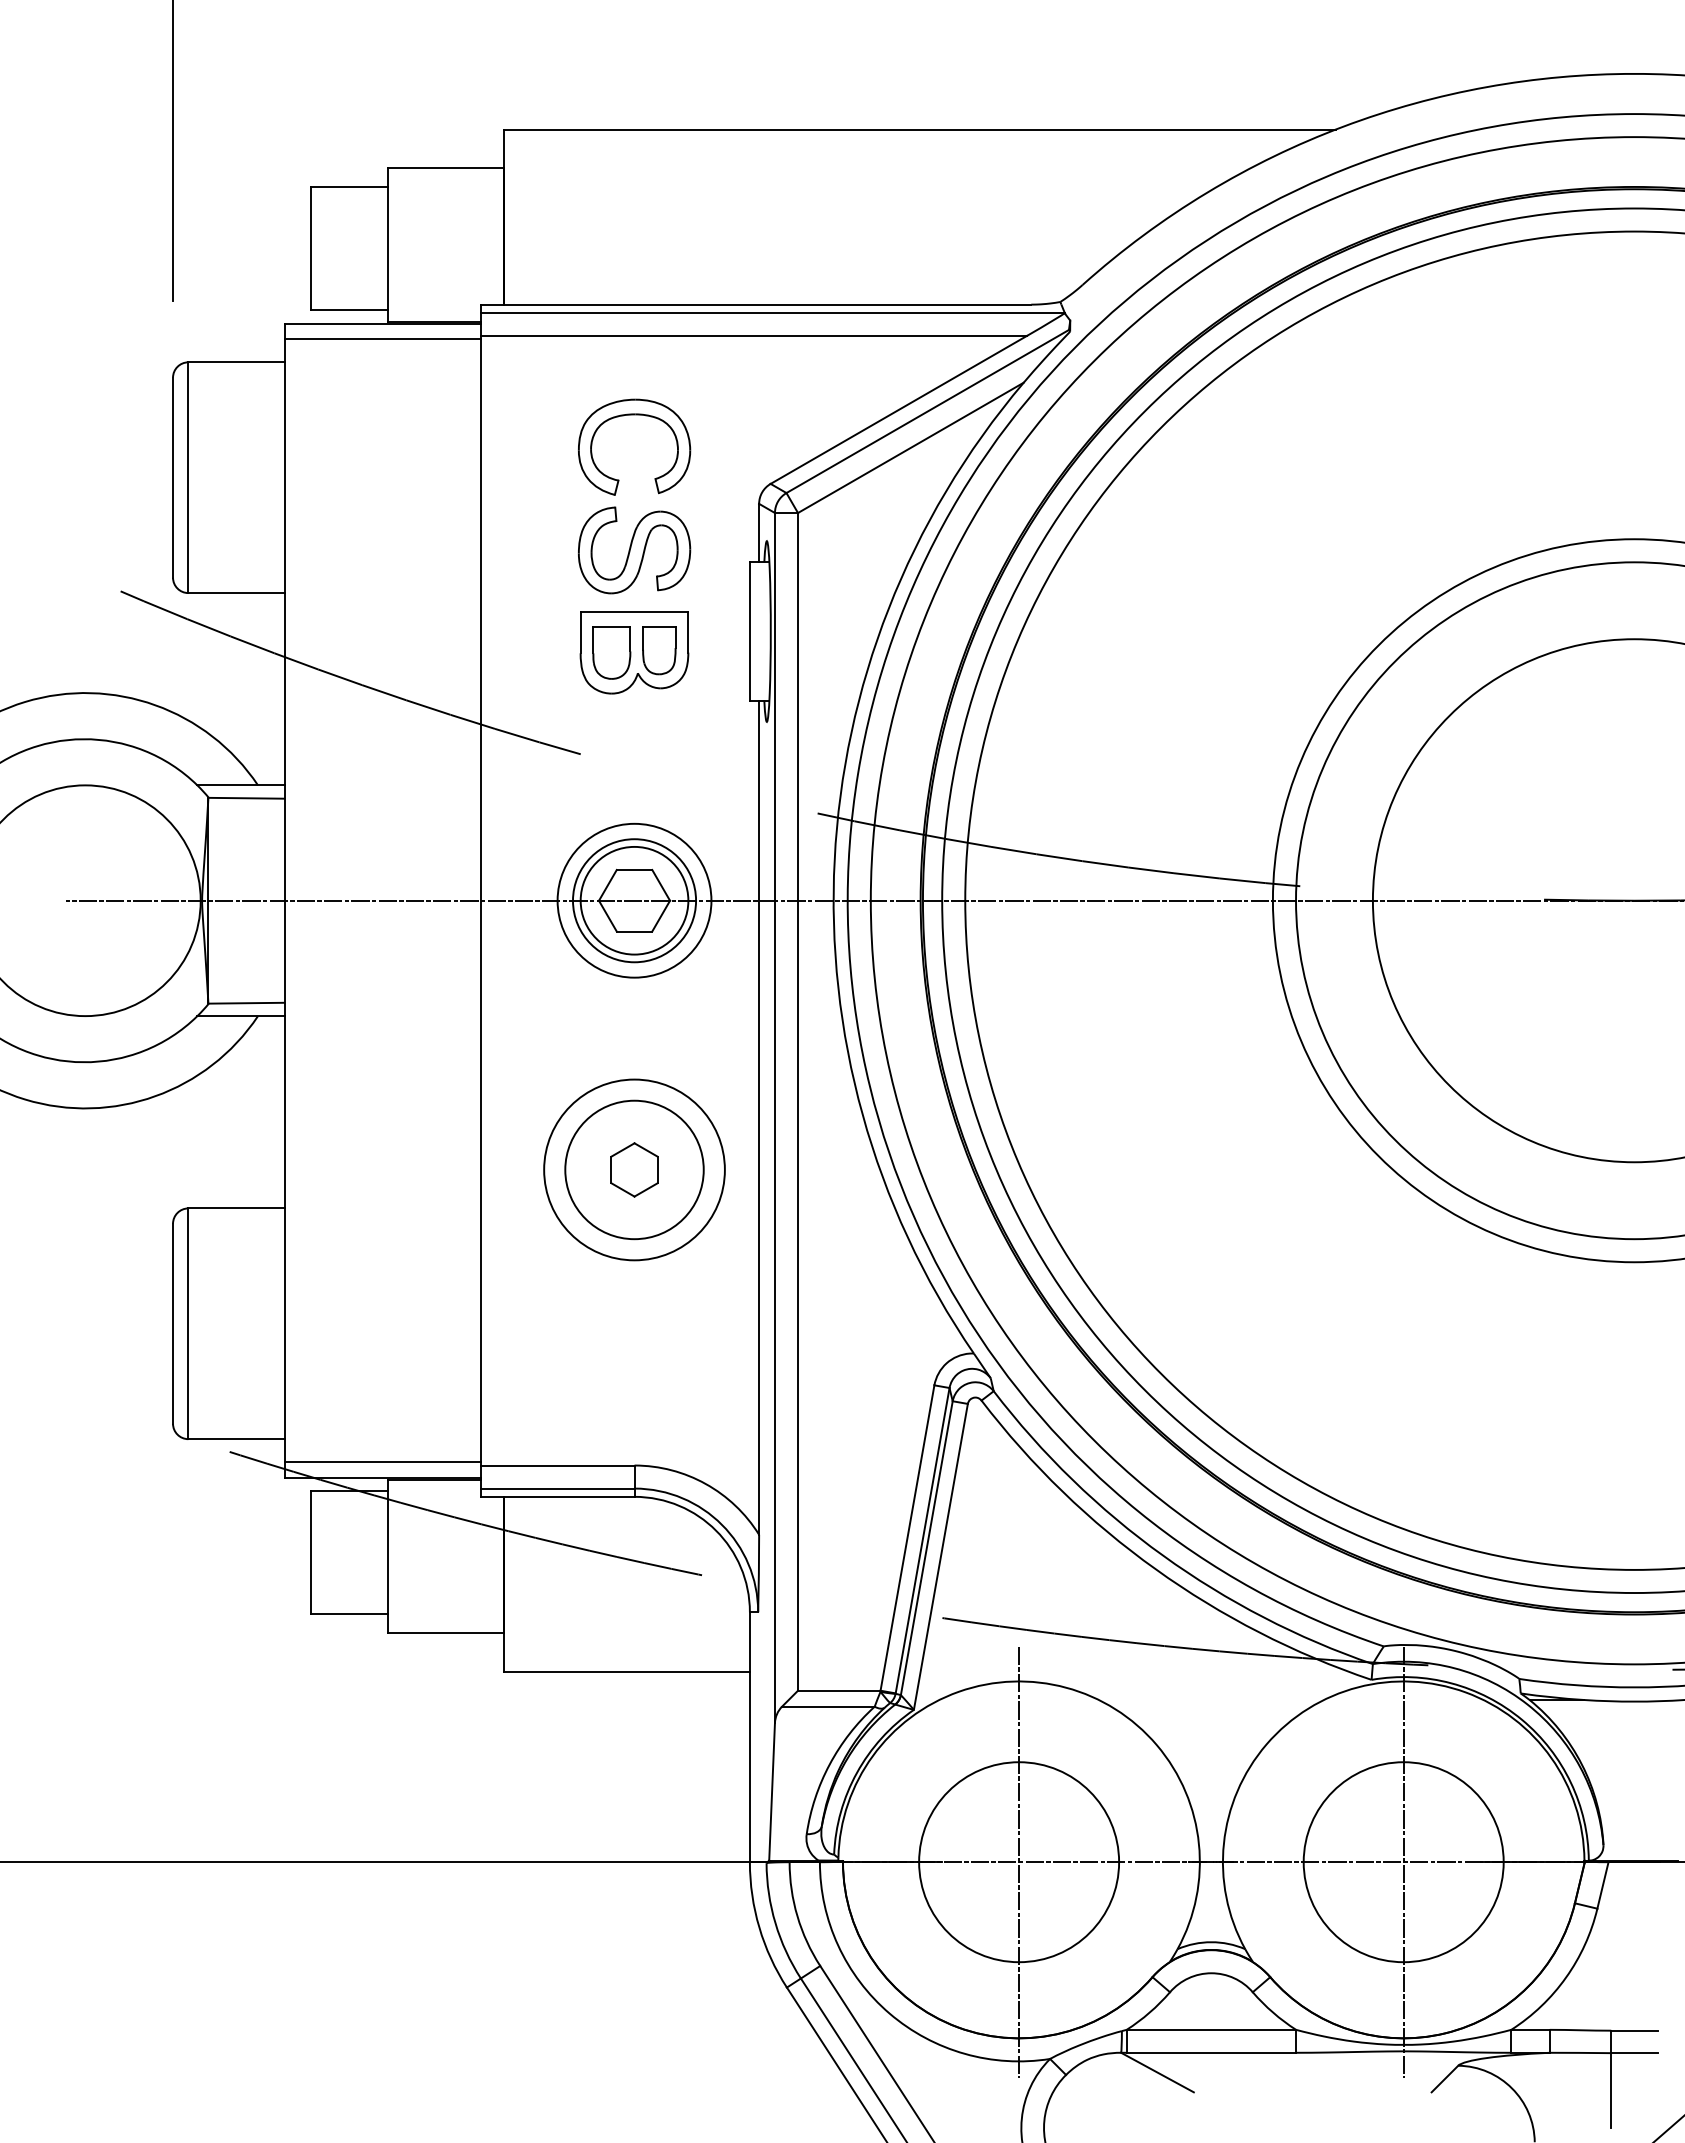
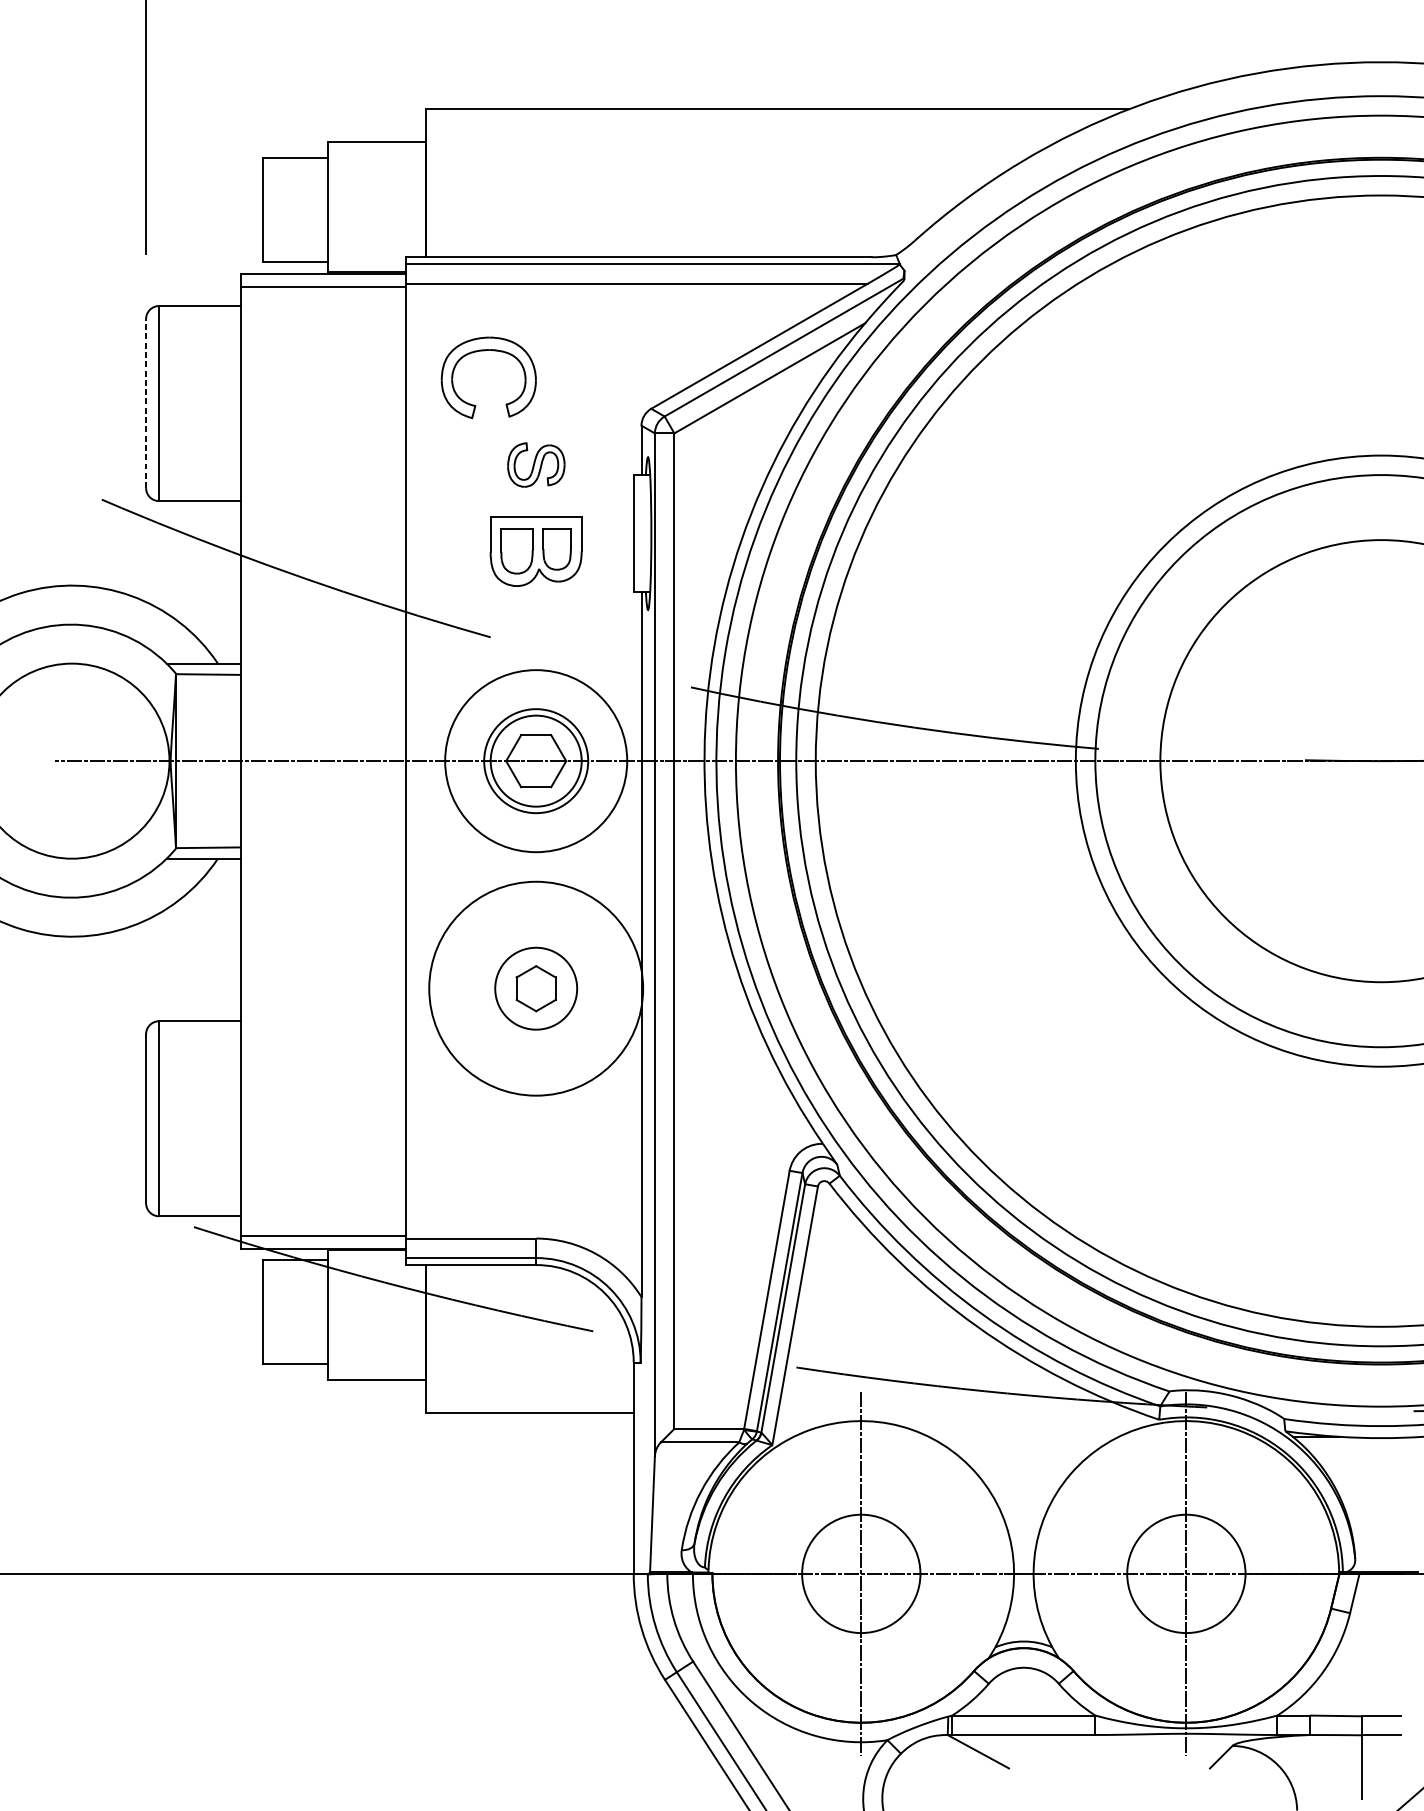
part: (634, 415) -> (488, 350), moved
line: (173, 477) -> (146, 403), solid -> dashed
part: (634, 550) -> (536, 465), size x0.6
circle: (634, 900) -> (536, 760), size x1.4
circle: (634, 1169) -> (536, 988), size x0.7
circle: (634, 1169) -> (536, 988), size x1.4
circle: (1019, 1862) -> (861, 1574), size x0.7
circle: (1403, 1862) -> (1186, 1574), size x0.7

